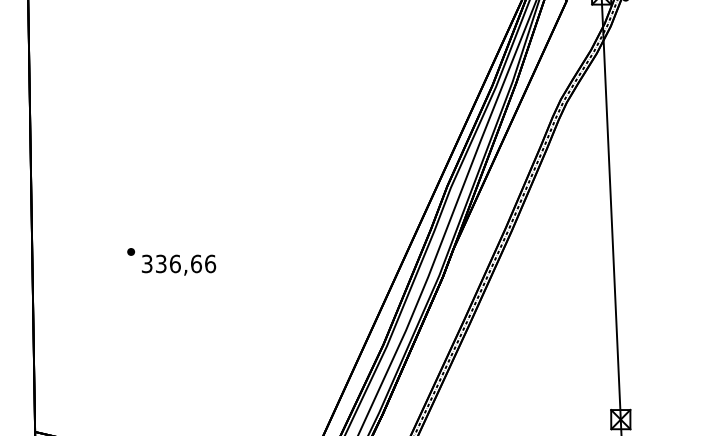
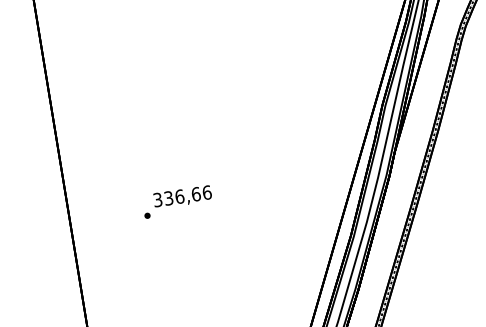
part: (130, 251) -> (146, 215), moved

